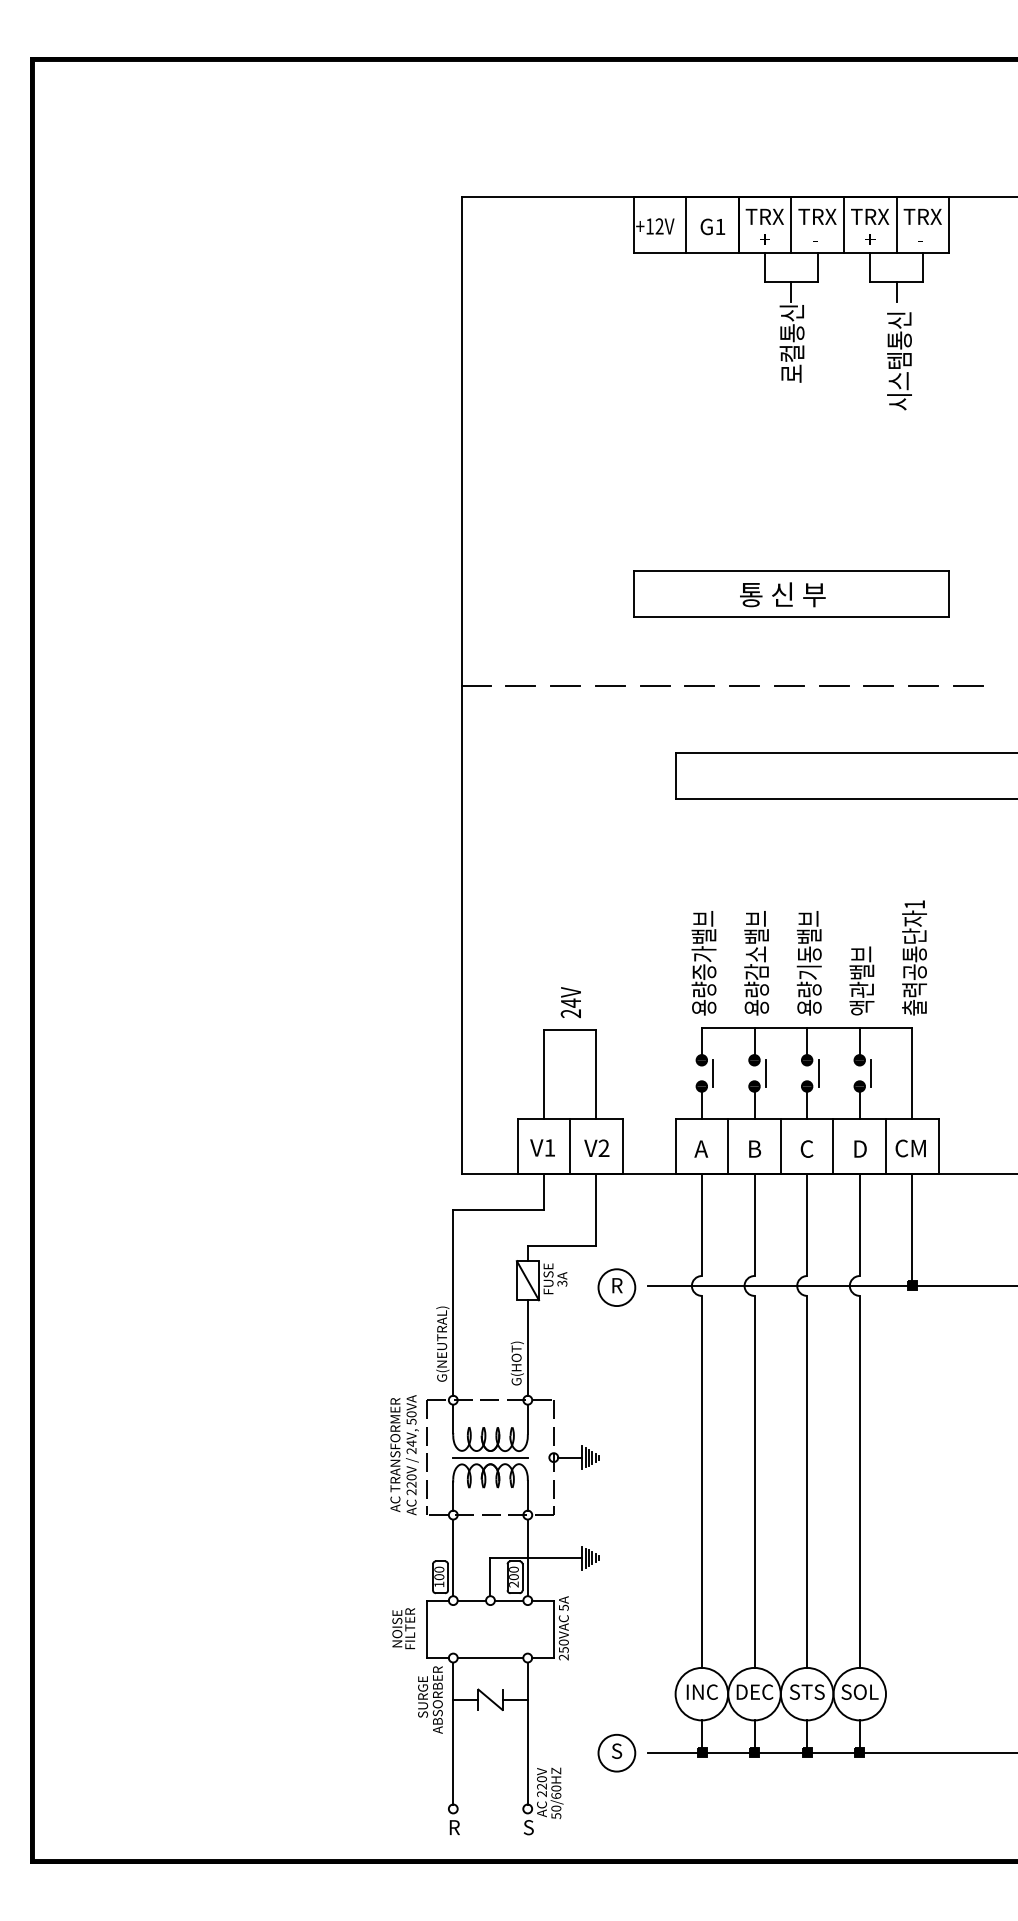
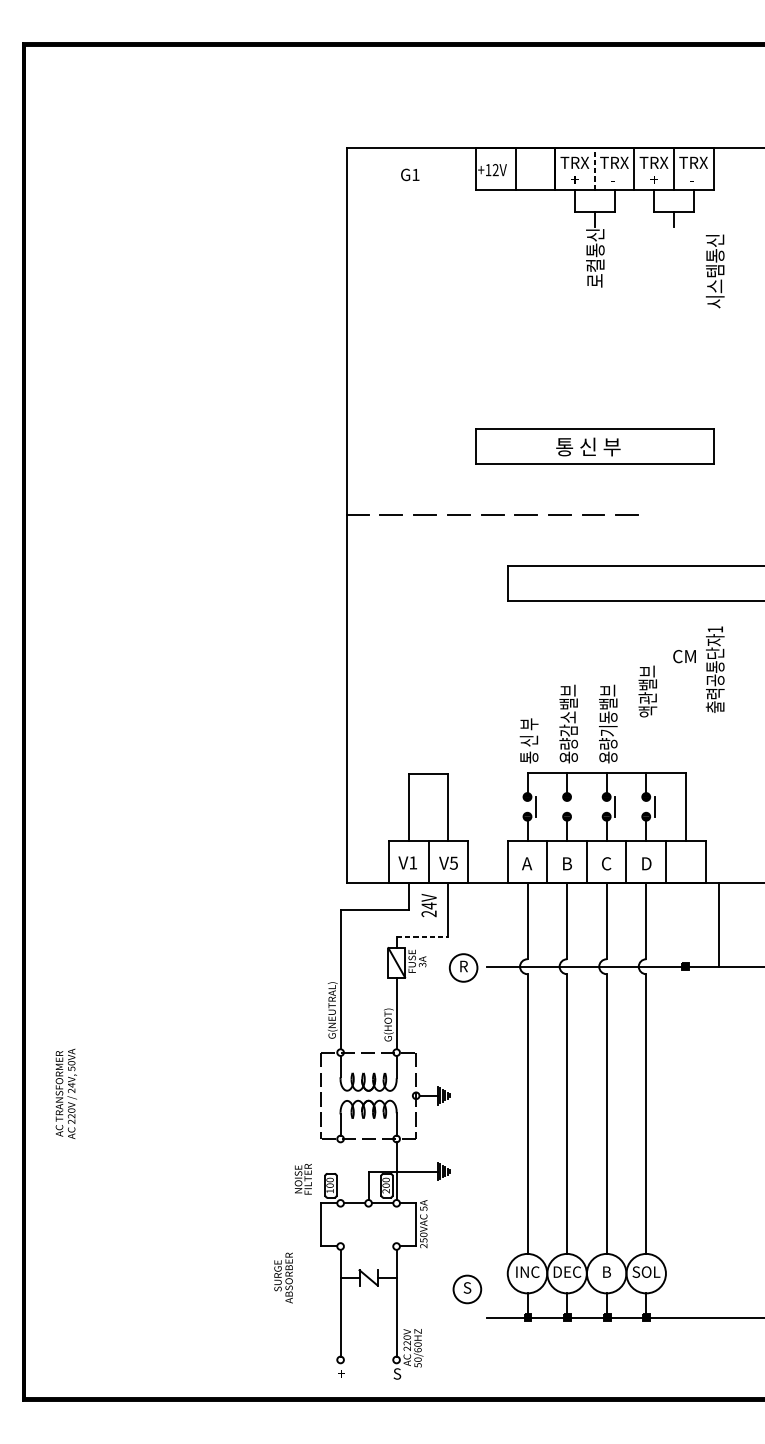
line: (791, 225) -> (594, 169), solid -> dashed
text: (712, 226) -> (409, 174), moved
text: (899, 361) -> (715, 271), moved
line: (878, 685) -> (660, 515), removed
line: (923, 685) -> (694, 515), removed
line: (968, 685) -> (727, 515), removed
text: (914, 957) -> (715, 669), moved
text: (703, 963) -> (528, 724), 용량증가밸브 -> 통 신 부
text: (861, 980) -> (647, 691), moved
text: (570, 1002) -> (428, 905), moved
line: (766, 1073) -> (576, 806), removed
text: (603, 1148) -> (453, 863), V2 -> V5
text: (910, 1148) -> (684, 656), moved
line: (912, 1229) -> (718, 924), moved
line: (562, 1245) -> (422, 936), solid -> dashed
text: (404, 1455) -> (66, 1094), moved
line: (490, 1457) -> (368, 1095), removed
line: (453, 1557) -> (340, 1170), removed
text: (403, 1628) -> (303, 1179), moved
line: (490, 1658) -> (368, 1246), removed
text: (806, 1691) -> (606, 1271), STS -> B
text: (430, 1699) -> (283, 1277), moved
part: (616, 1753) -> (467, 1289), moved
text: (454, 1827) -> (341, 1373), R -> +

